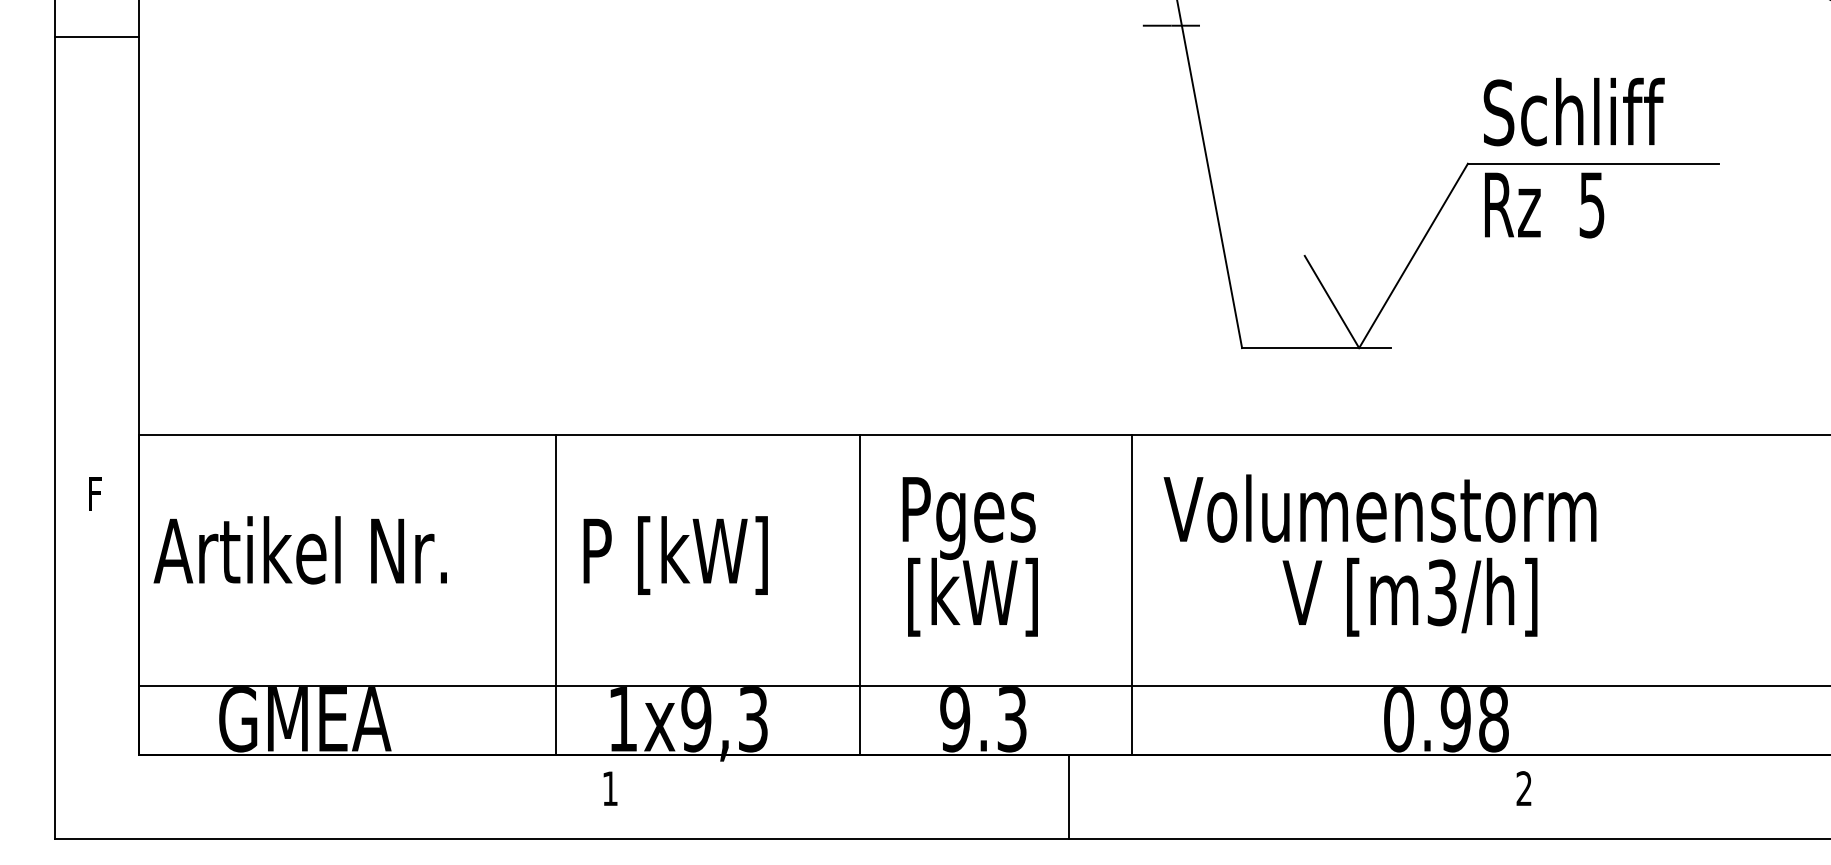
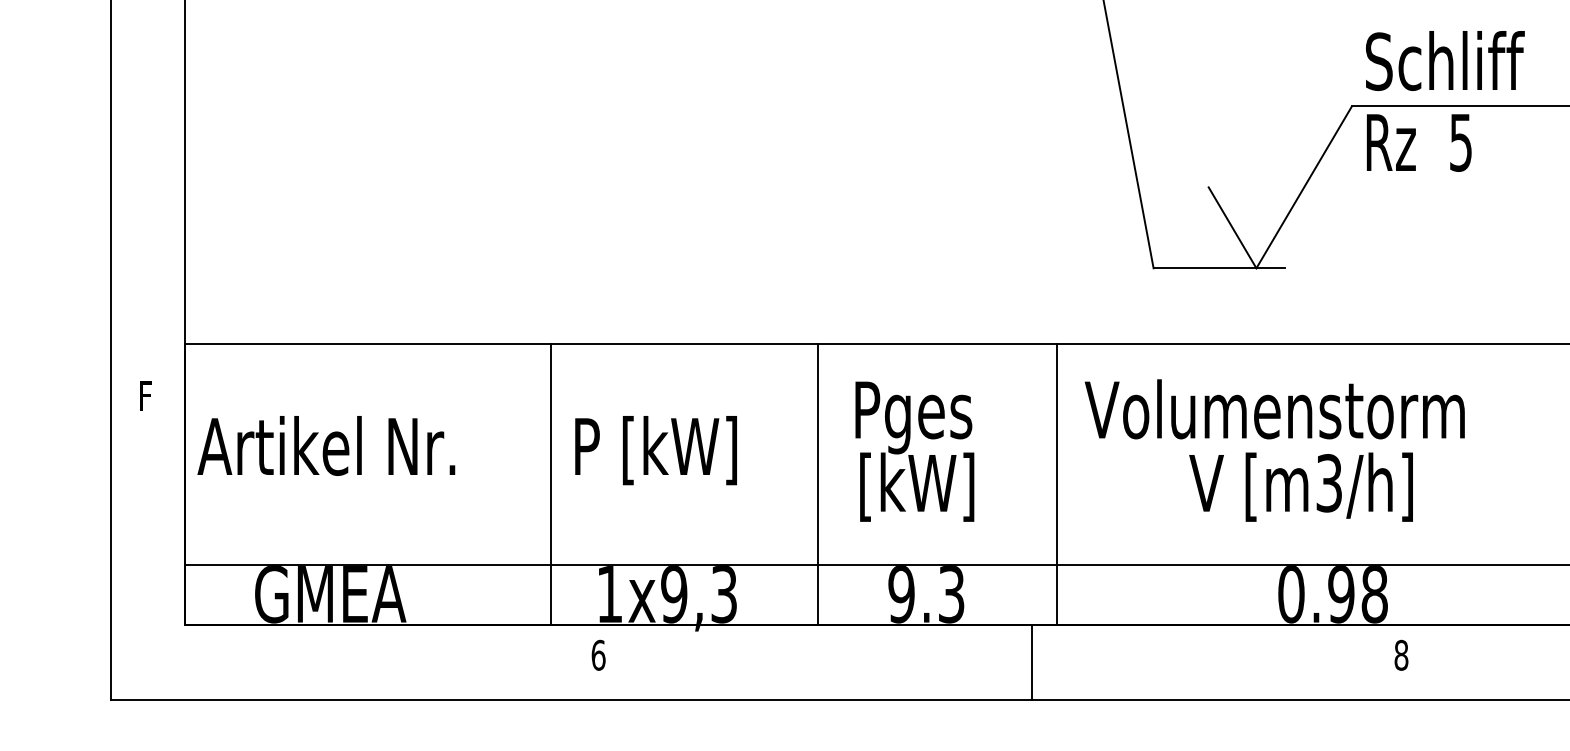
text: (610, 788) -> (598, 655), 1 -> 6
text: (1524, 788) -> (1401, 655), 2 -> 8
line: (1068, 796) -> (1031, 662), moved

